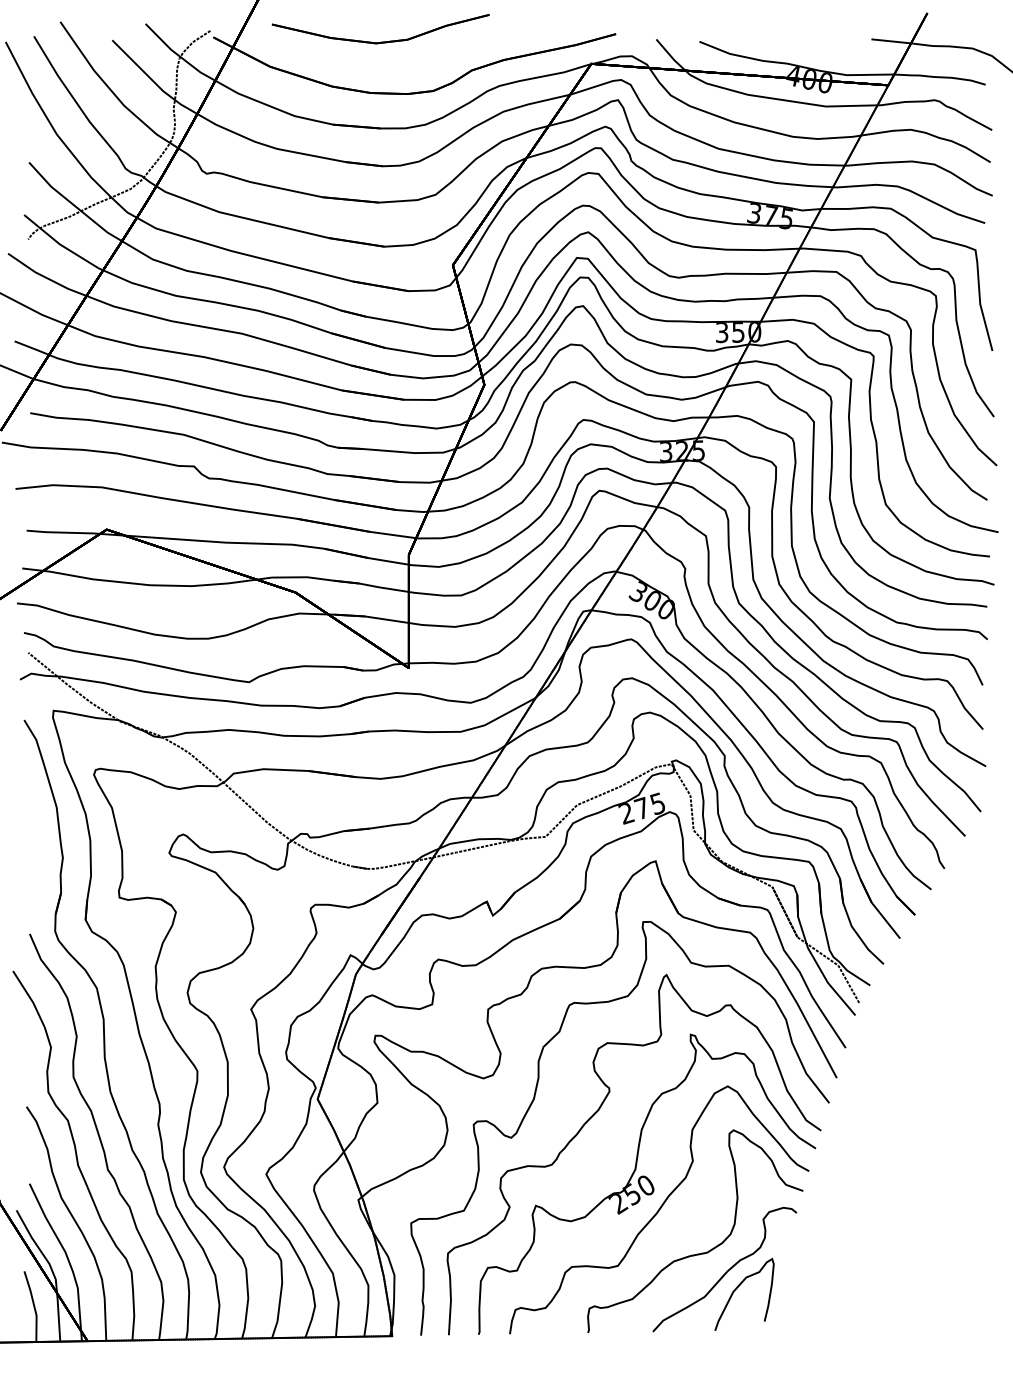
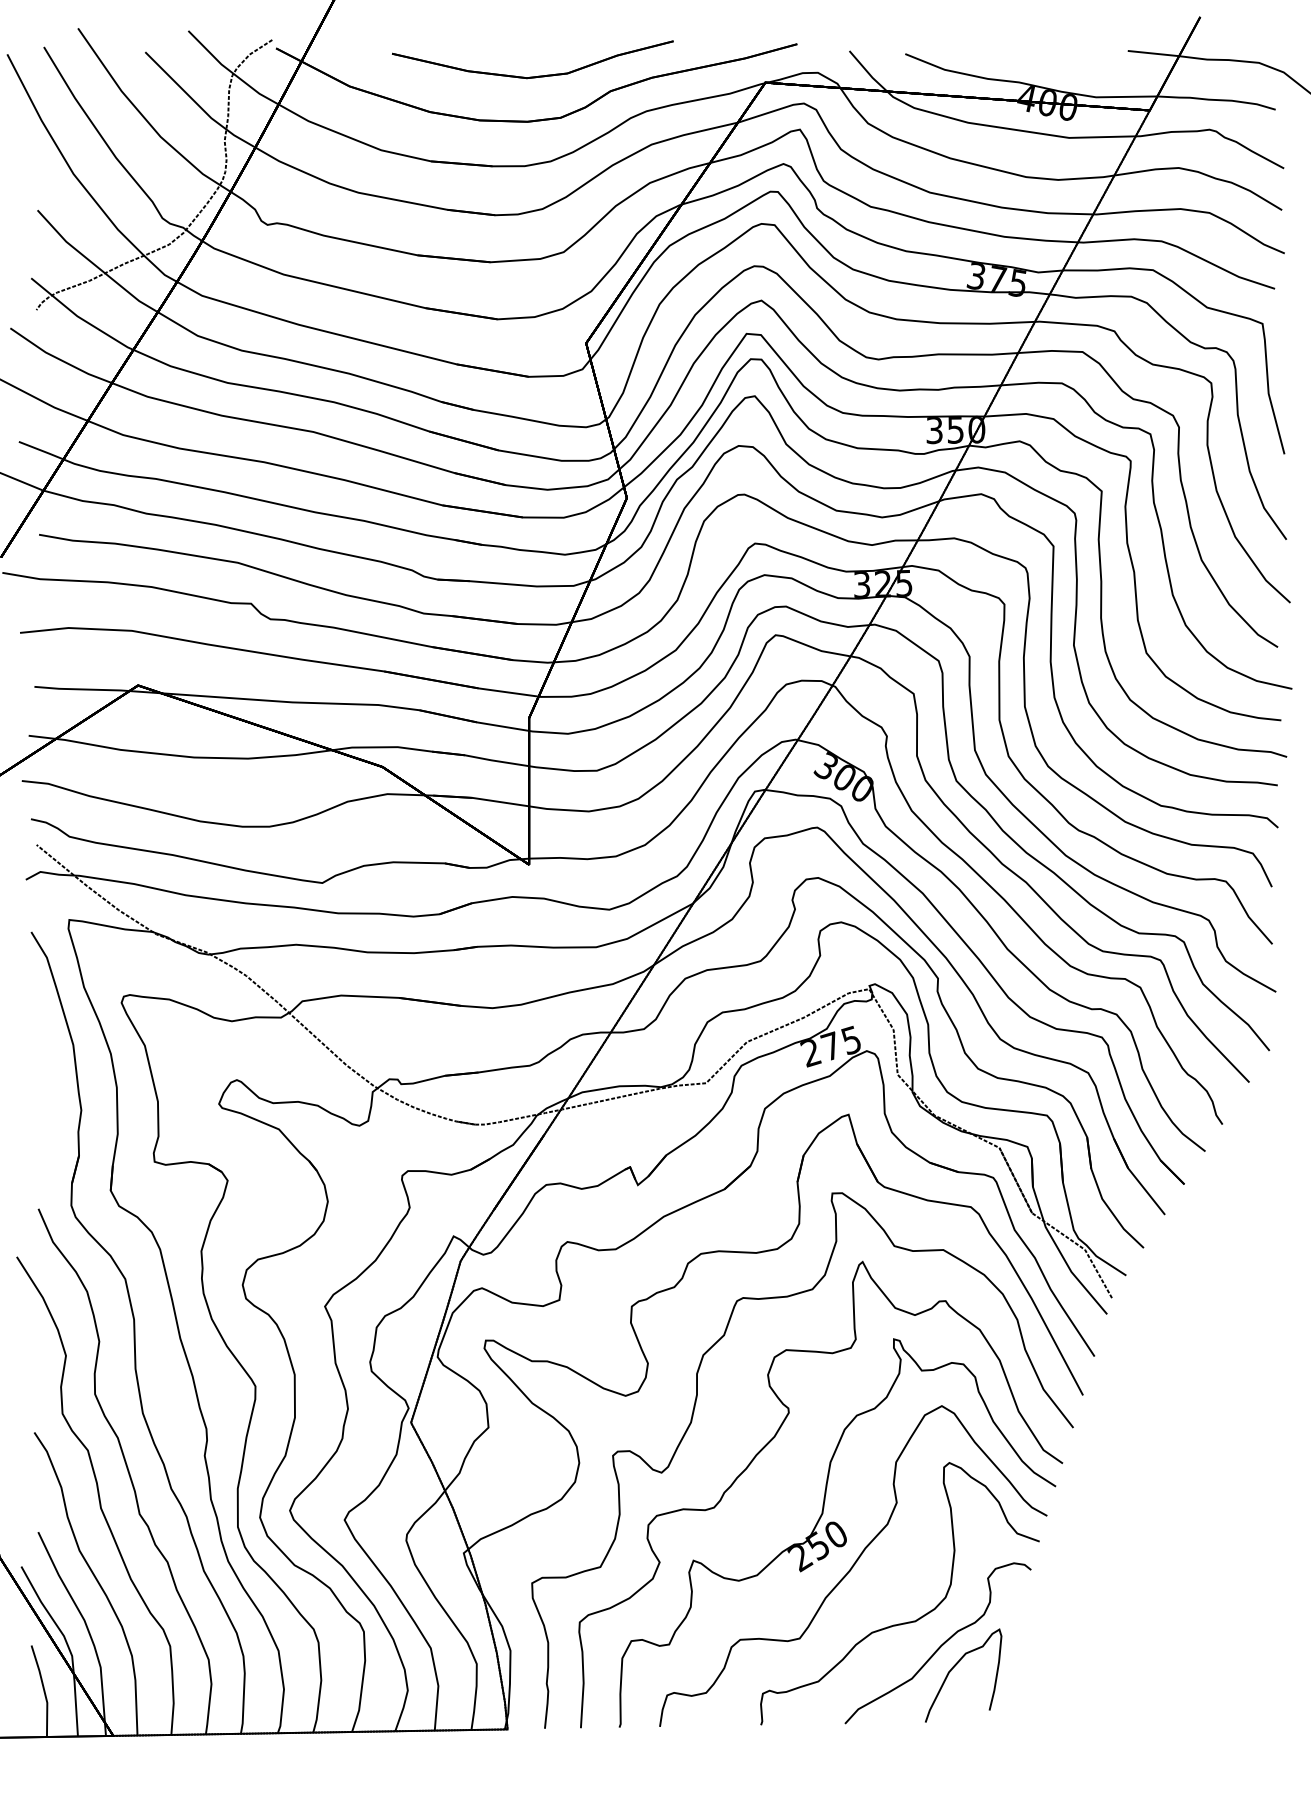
part: (380, 41) -> (532, 75), moved

